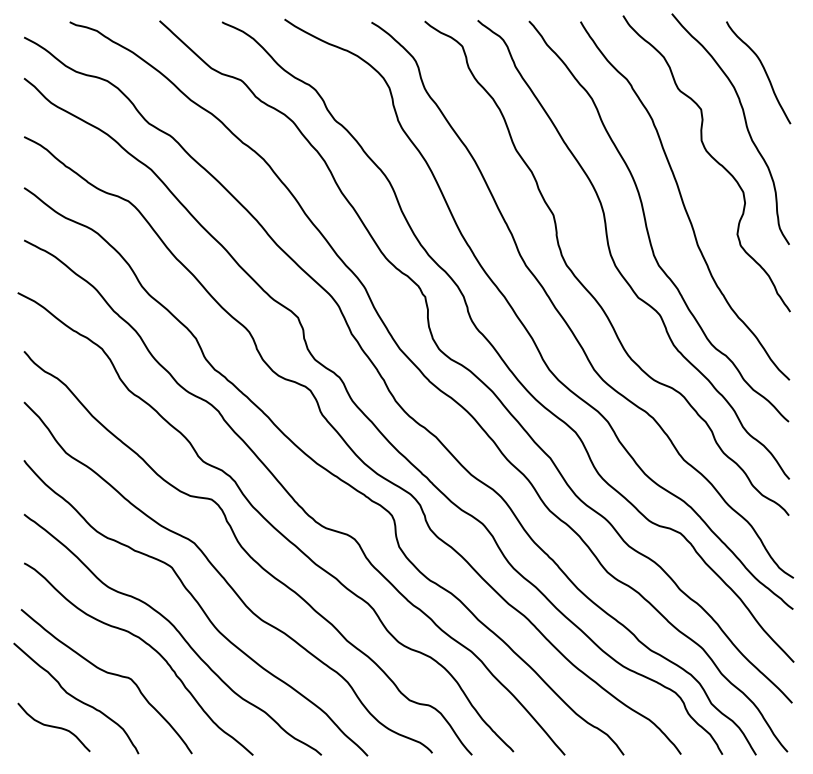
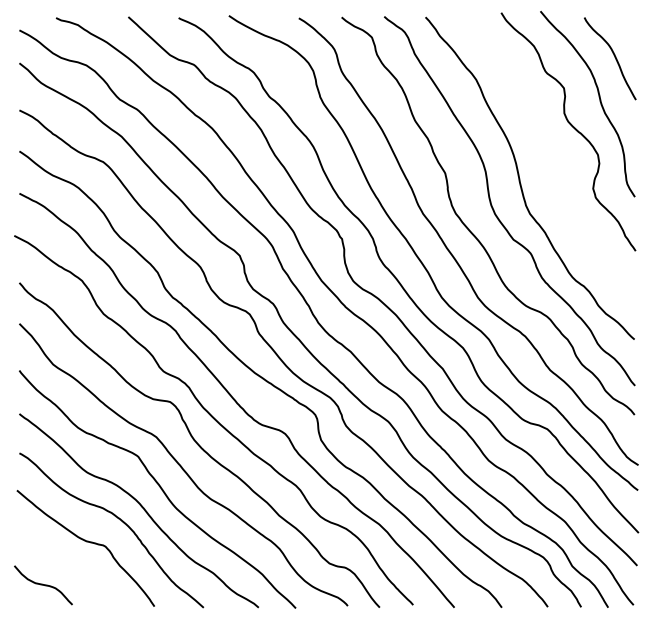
curve: (683, 200) -> (549, 161), removed
curve: (76, 697) -> (61, 561), removed

